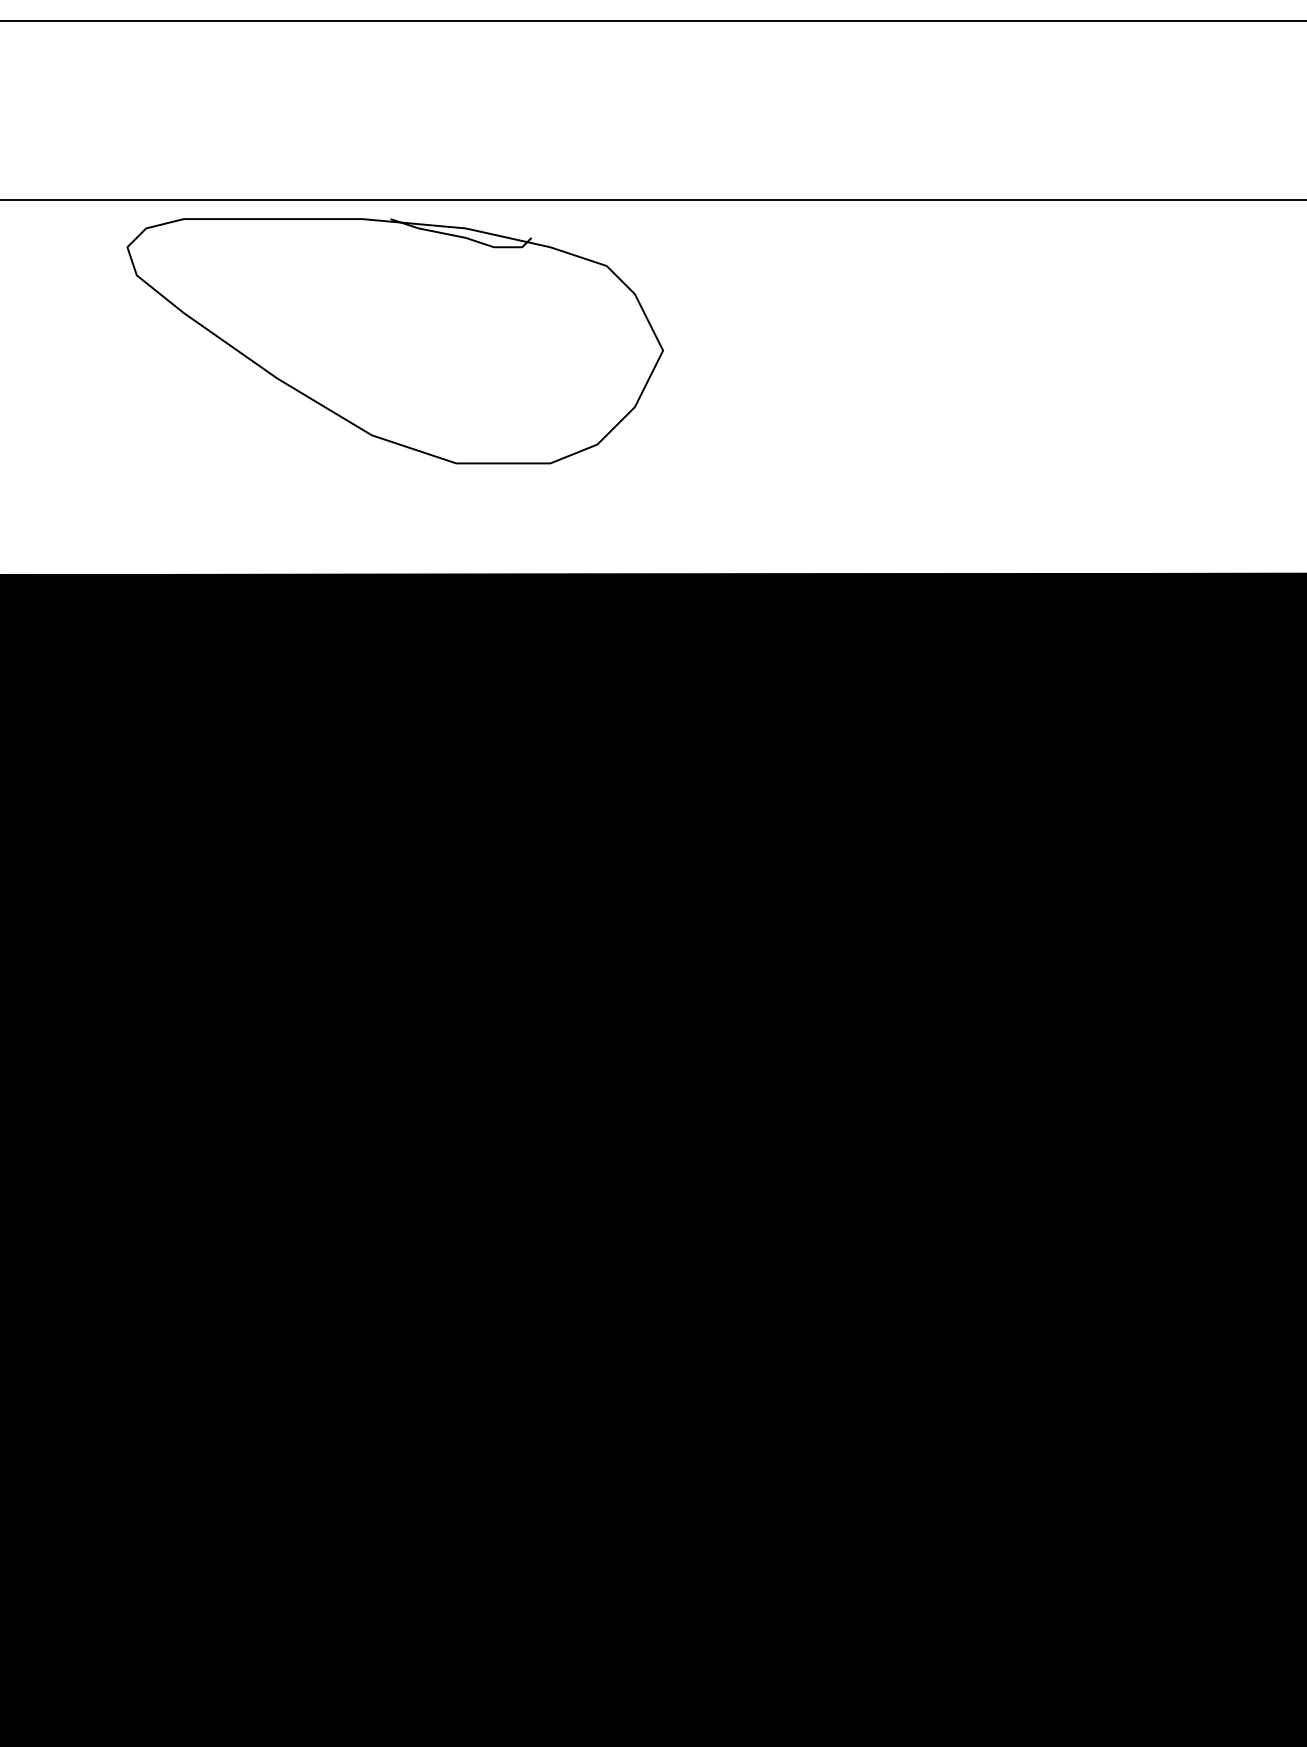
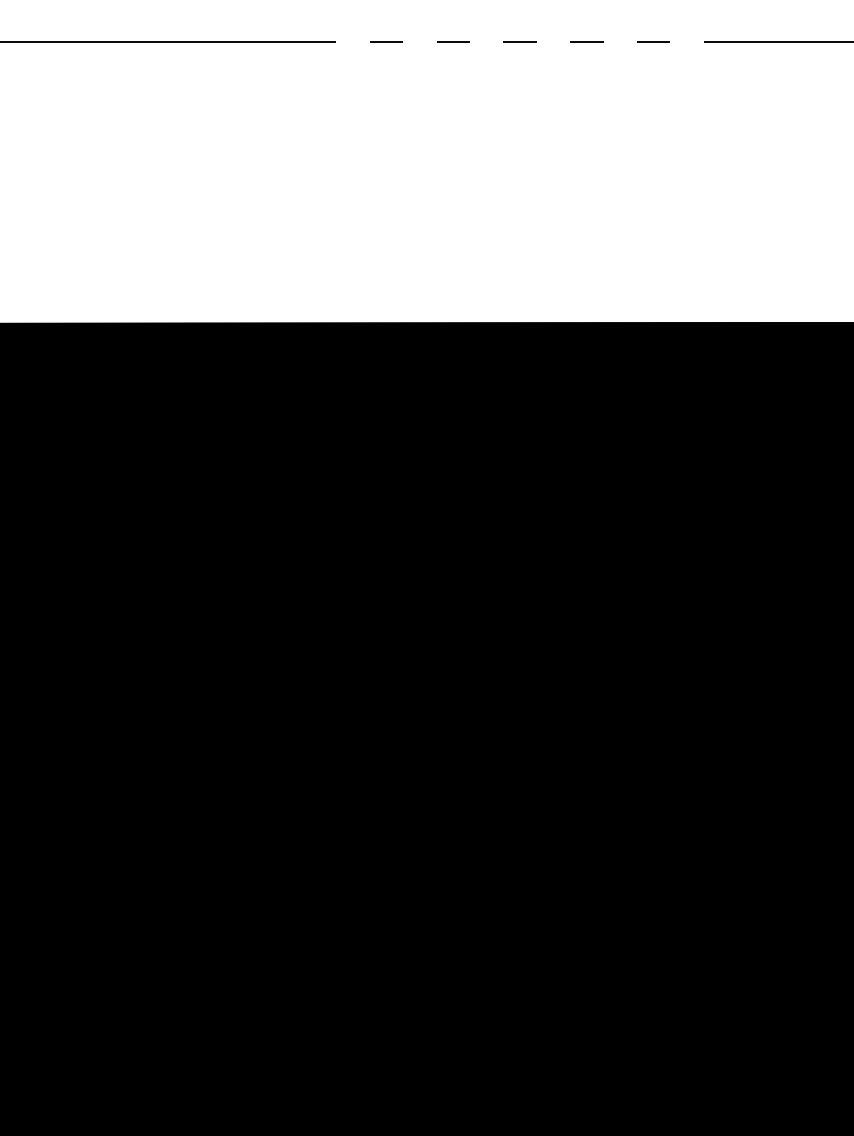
line: (573, 200) -> (504, 41), solid -> dashed
part: (394, 341) -> (369, 147), removed

